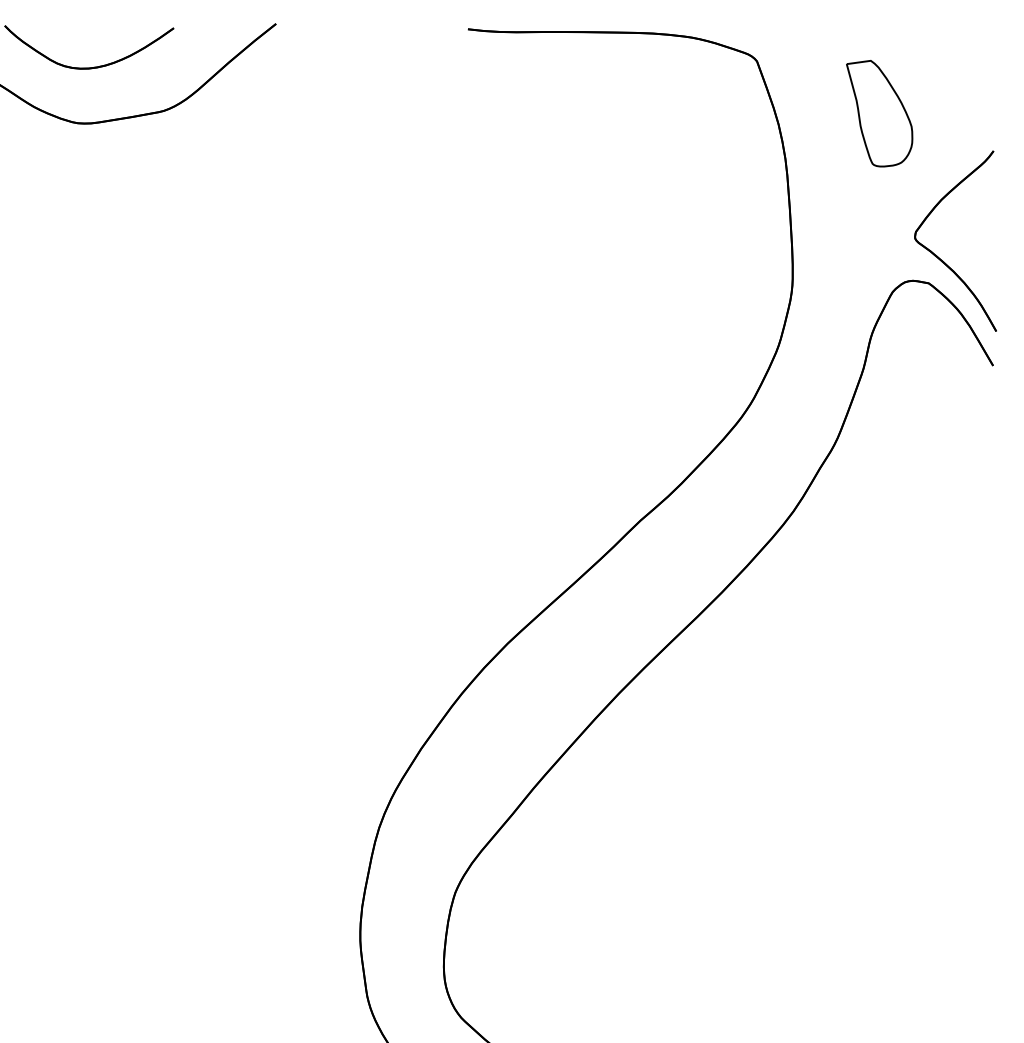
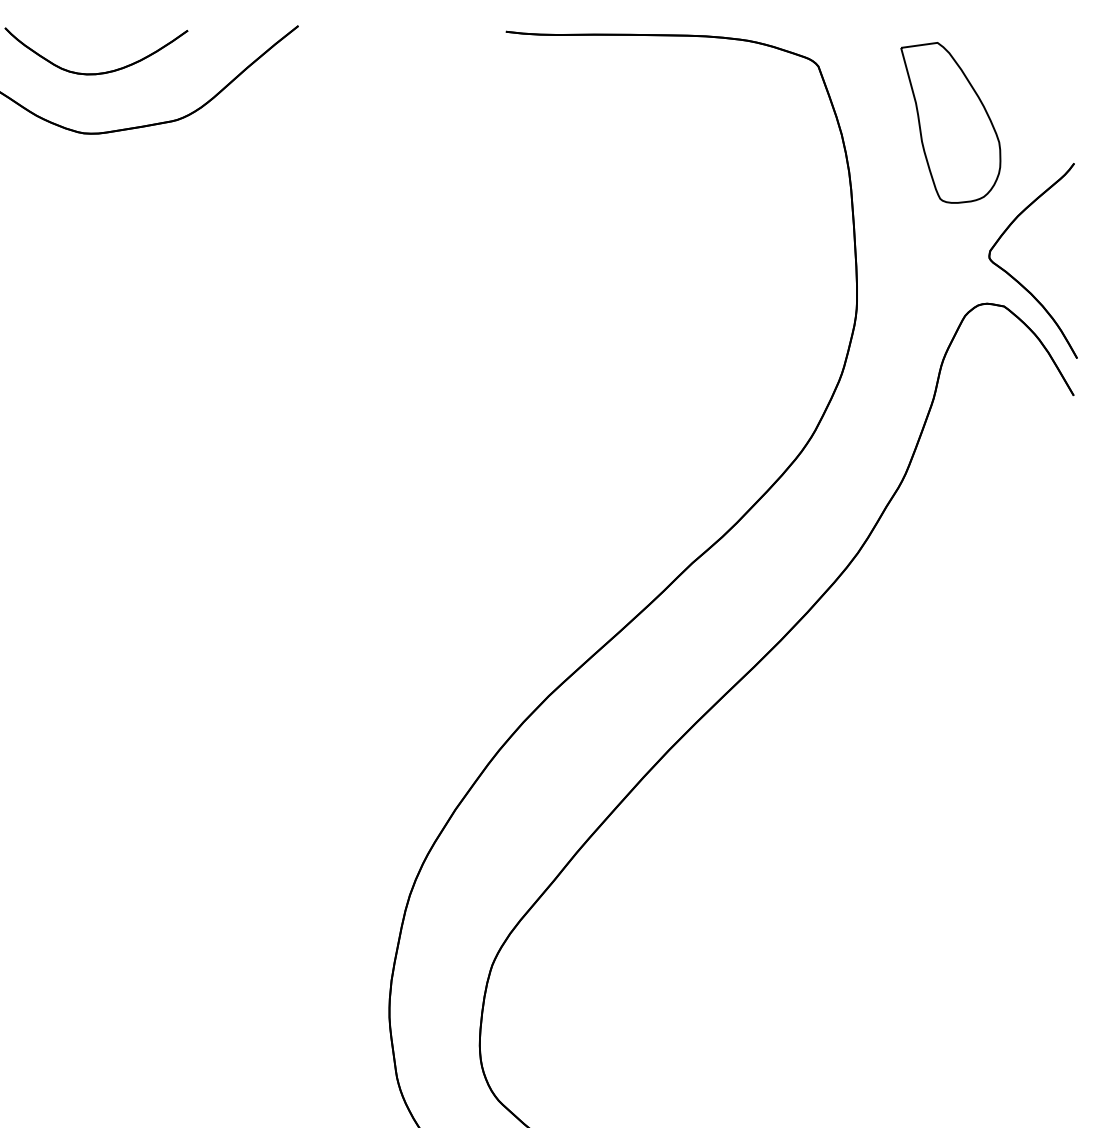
part: (879, 113) -> (950, 122), size x1.4

